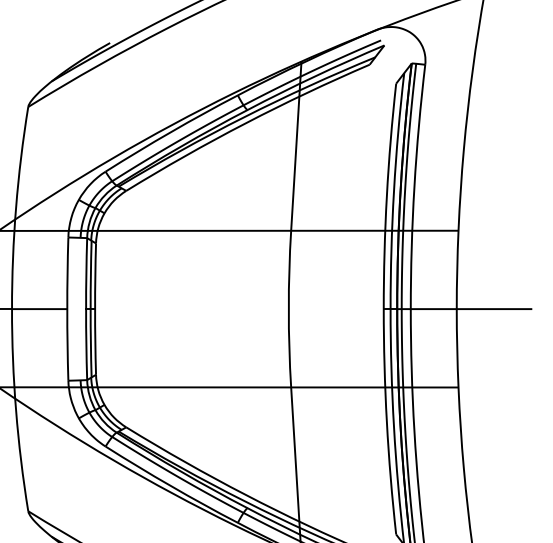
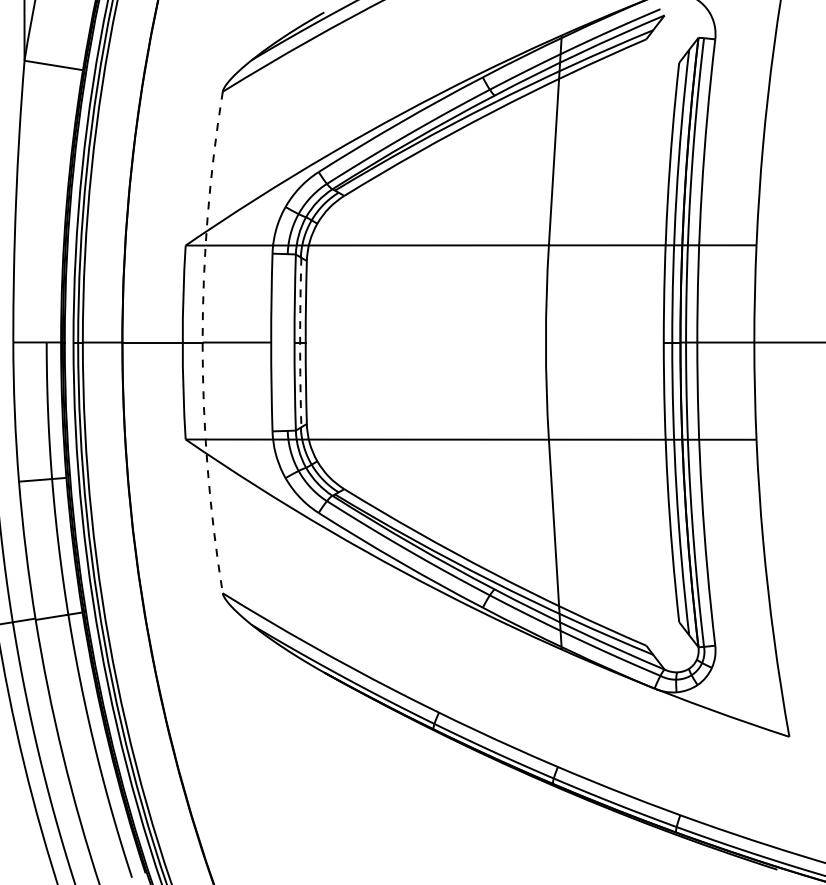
arc: (11, 309) -> (202, 342), solid -> dashed
arc: (90, 309) -> (300, 342), solid -> dashed

